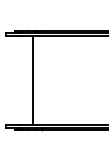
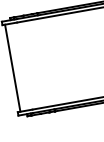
line: (33, 80) -> (12, 68), moved

